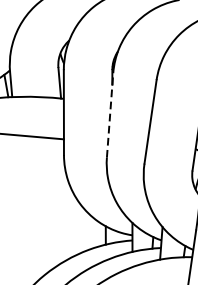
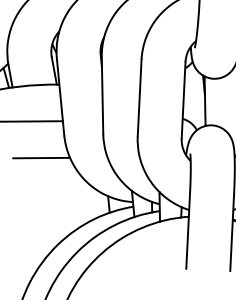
line: (110, 115) -> (102, 95), dashed -> solid
line: (36, 176) -> (41, 157), added

